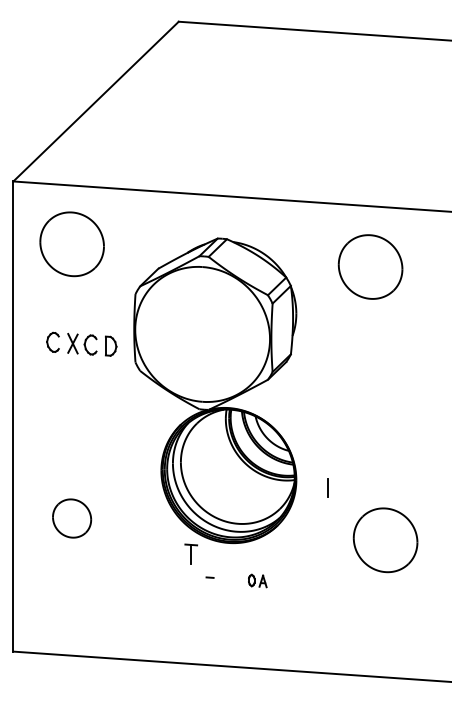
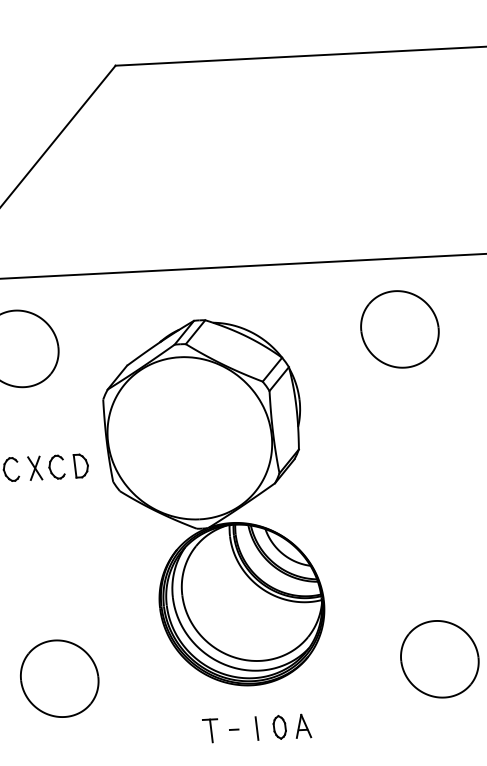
part: (370, 266) -> (399, 328), moved
line: (327, 487) -> (256, 728), moved
part: (71, 518) -> (58, 678), size x1.67
part: (190, 553) -> (210, 730), moved
part: (257, 580) -> (291, 726), size x1.67

